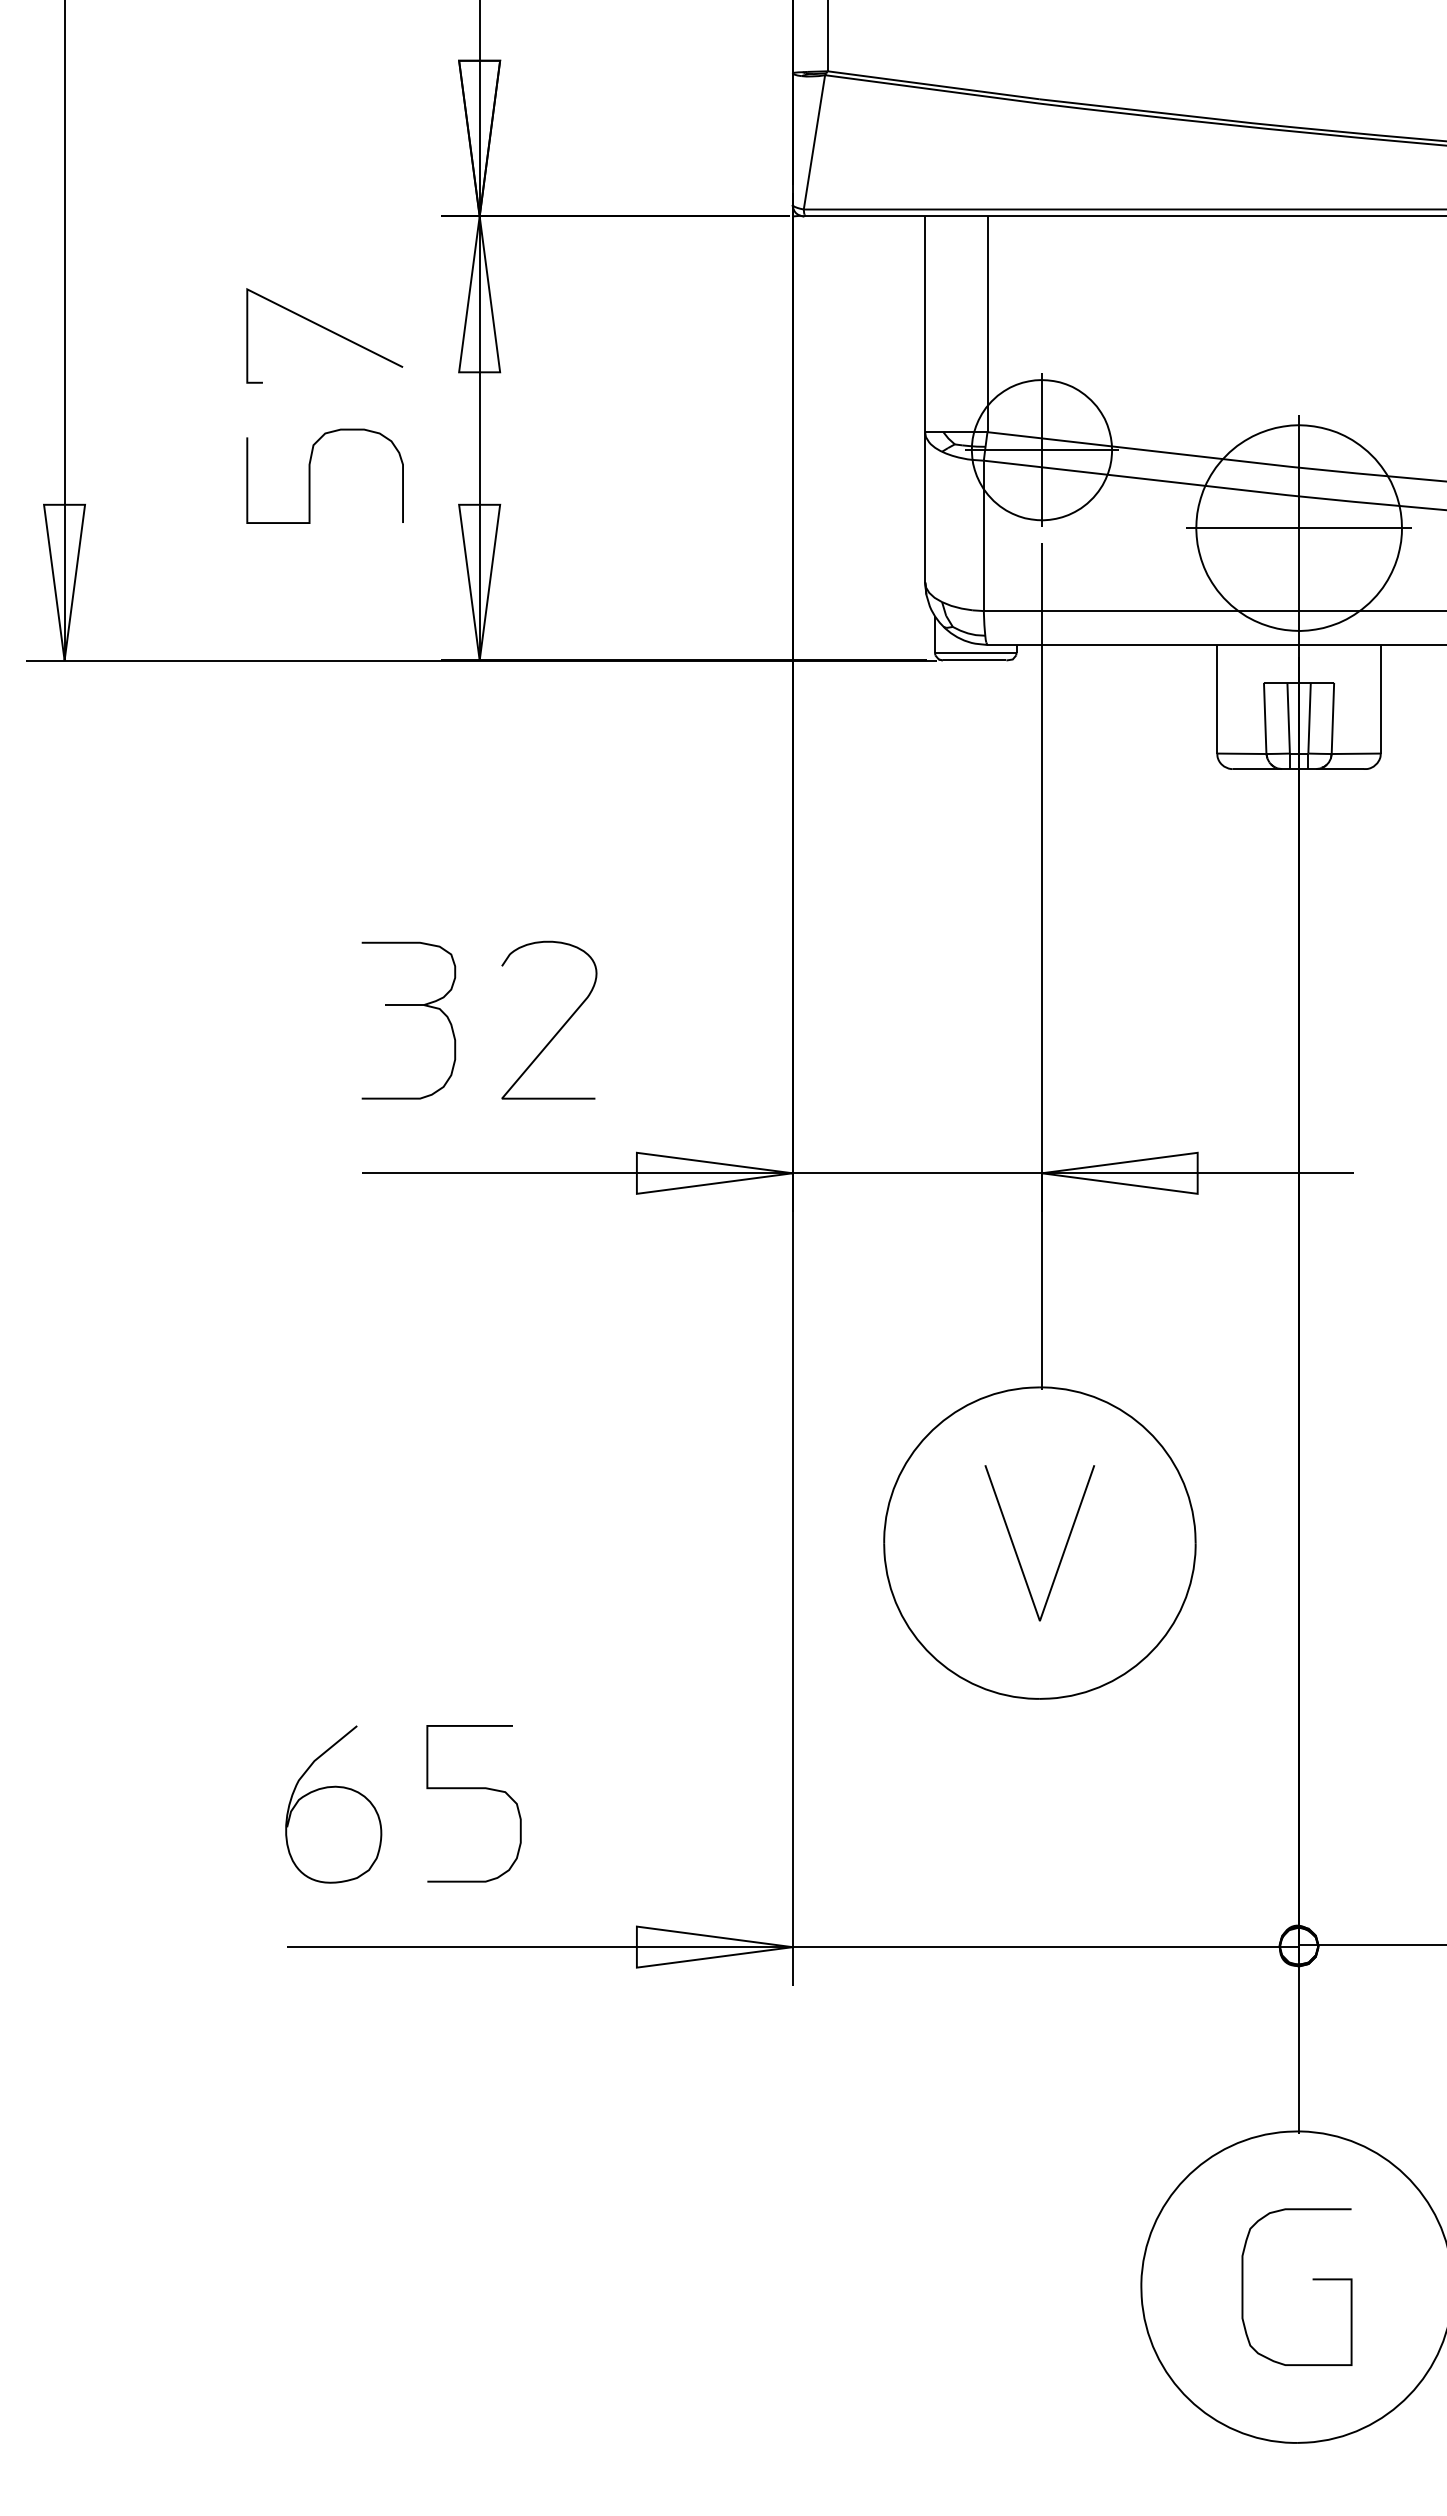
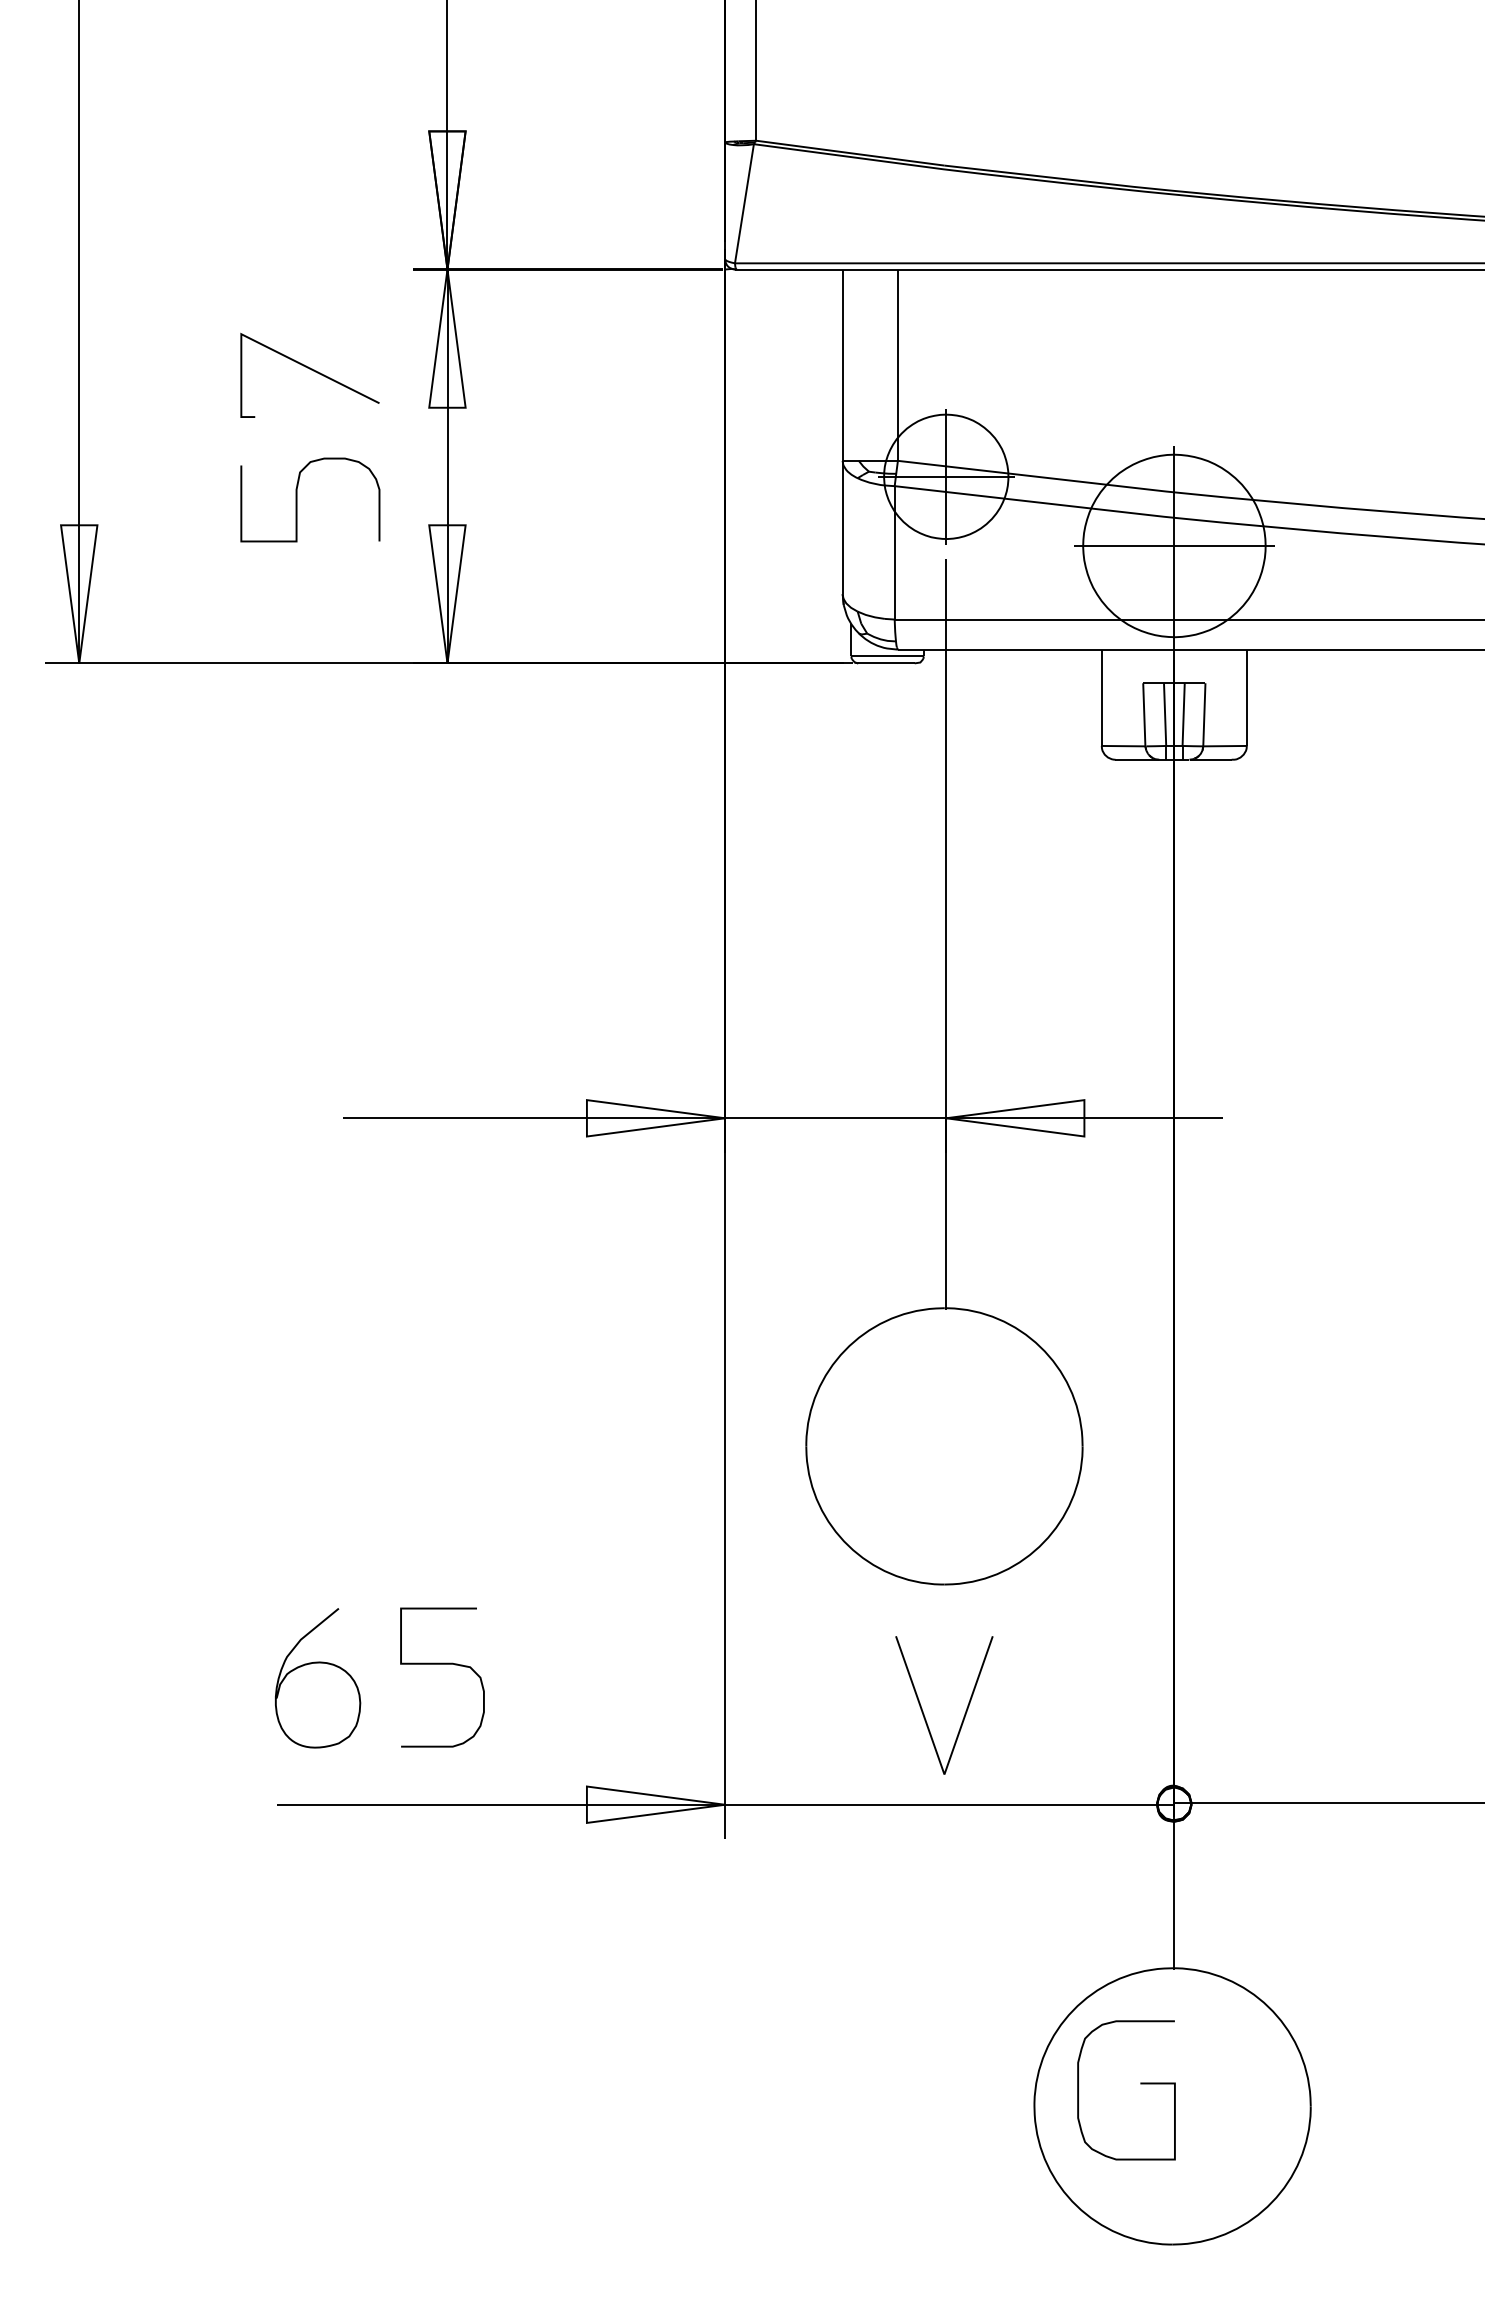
part: (408, 1005) -> (384, 969), removed
curve: (559, 1028) -> (518, 989), removed
curve: (1062, 1552) -> (964, 1713), moved
curve: (1312, 2280) -> (1140, 2084), moved

